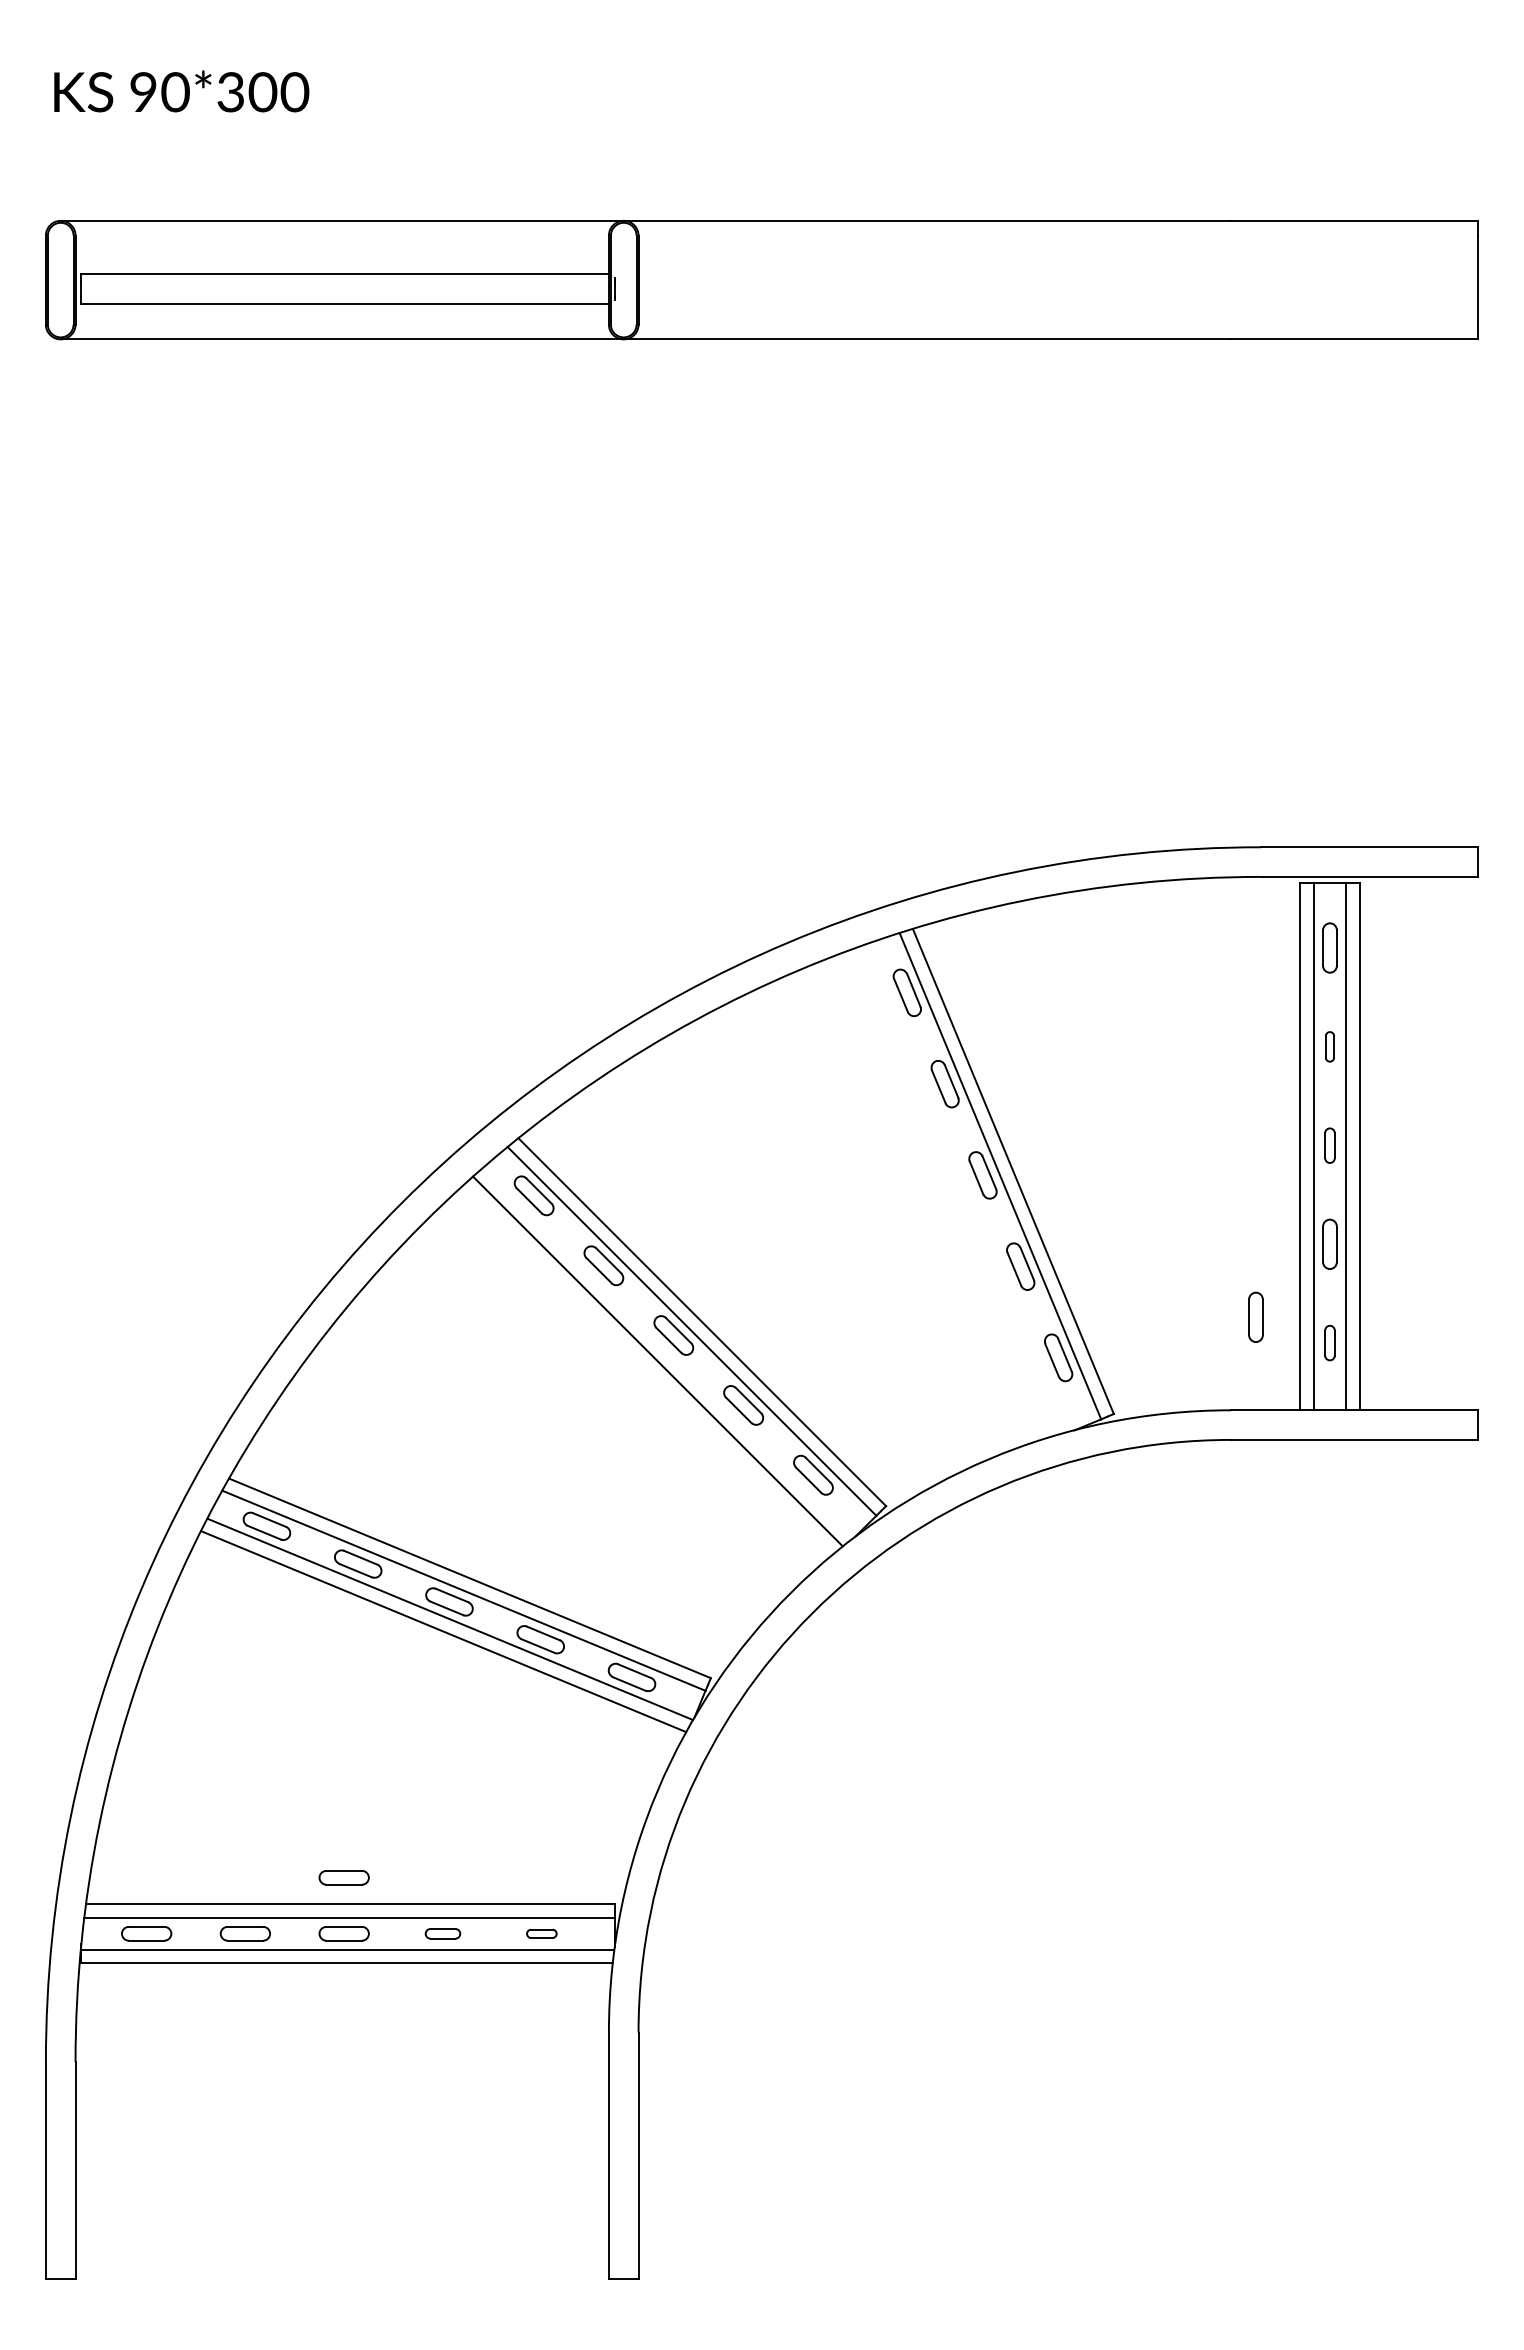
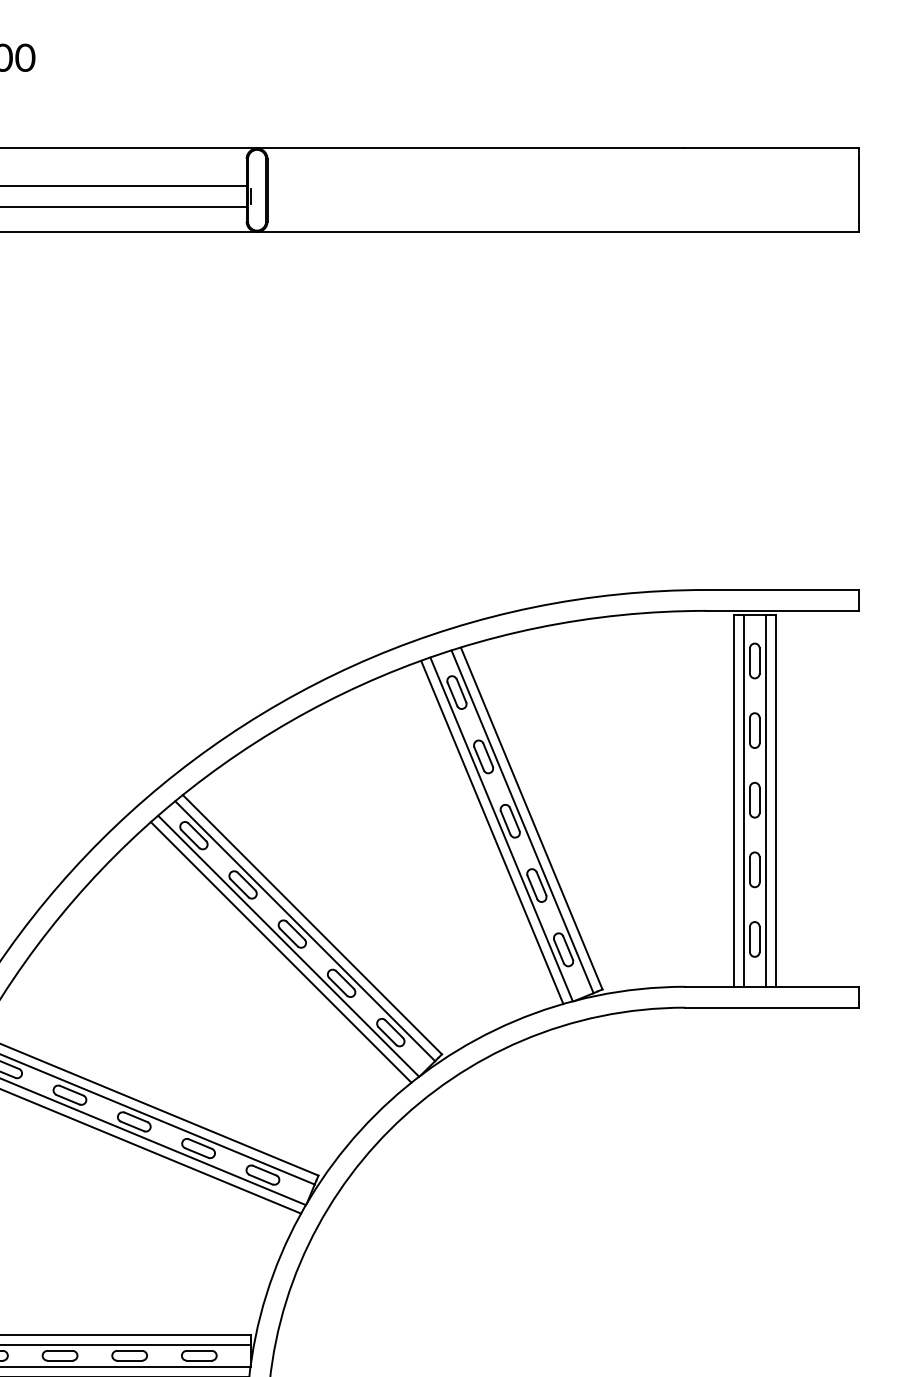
part: (1329, 1046) -> (754, 730), size x1.67
part: (1329, 1145) -> (754, 800), size x1.43
line: (970, 1187) -> (501, 829), added
line: (957, 1191) -> (492, 832), added
part: (1255, 1316) -> (702, 920), removed
part: (1329, 1342) -> (754, 939), size x1.43
line: (668, 1352) -> (288, 946), added
part: (343, 1877) -> (59, 1316), removed
part: (442, 1933) -> (129, 1355), size x1.43
part: (541, 1933) -> (199, 1355), size x1.67

